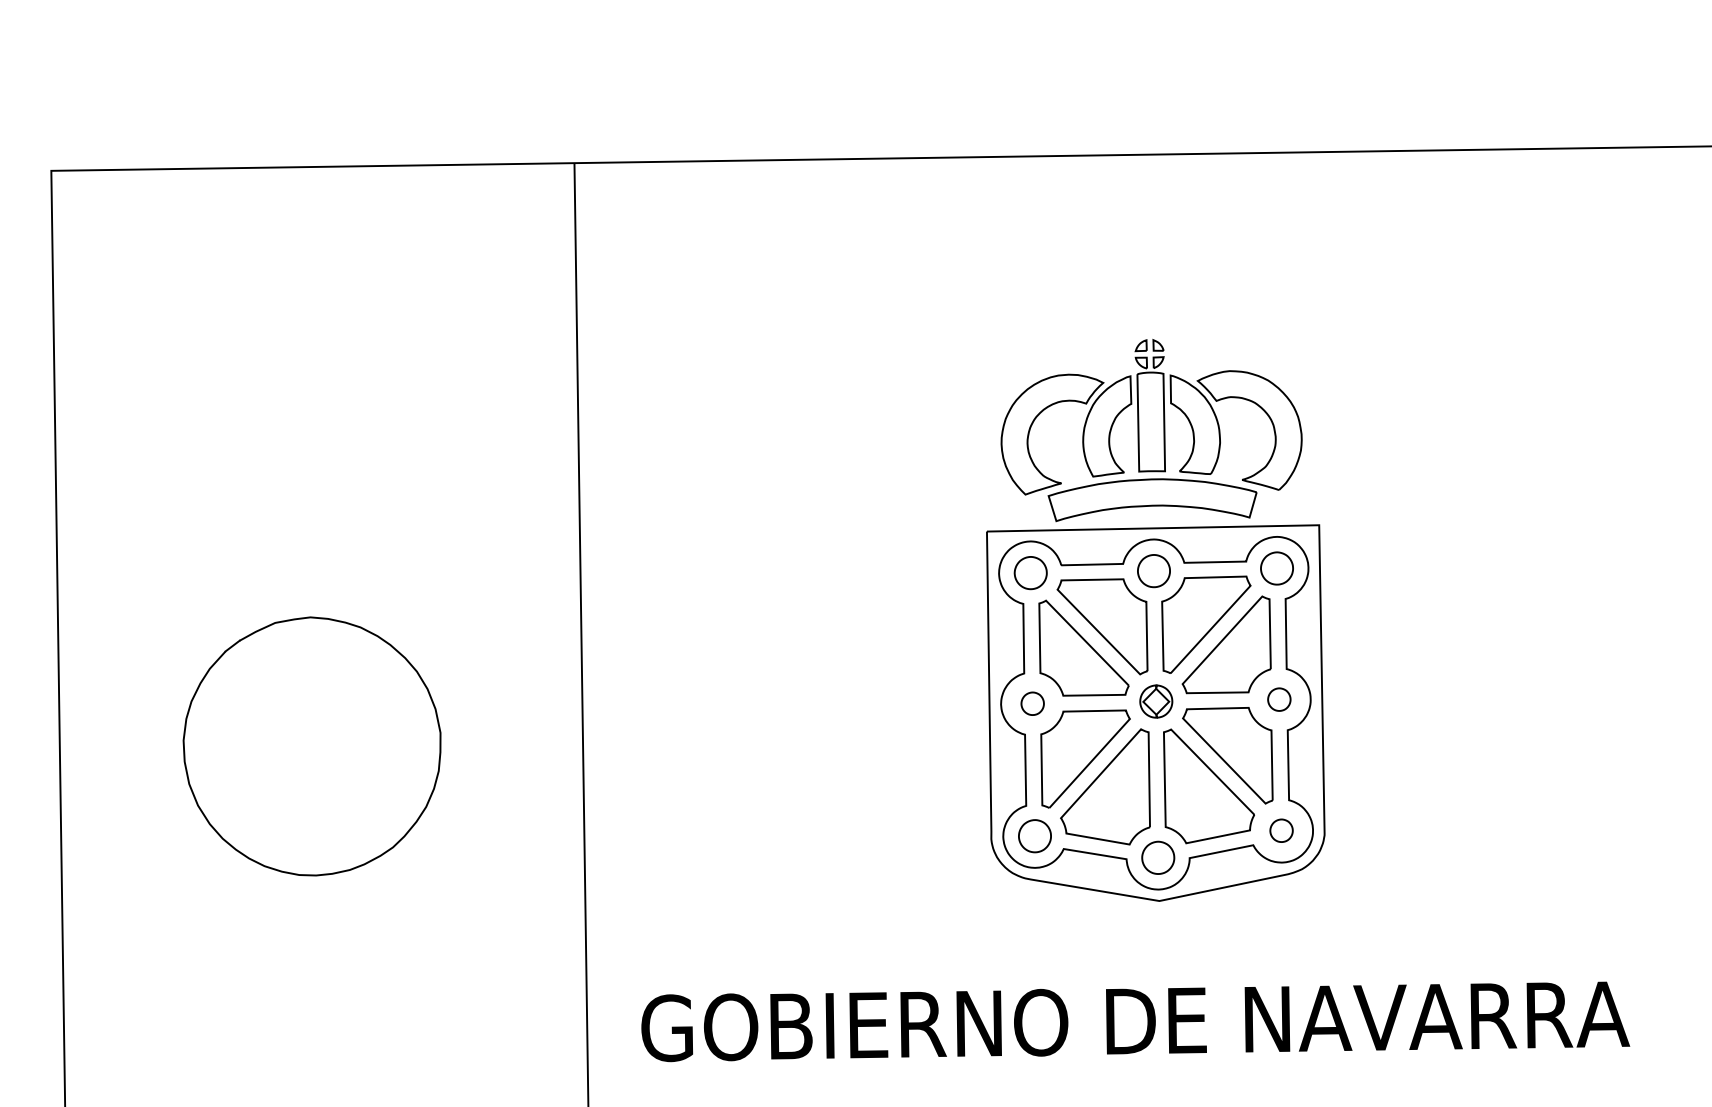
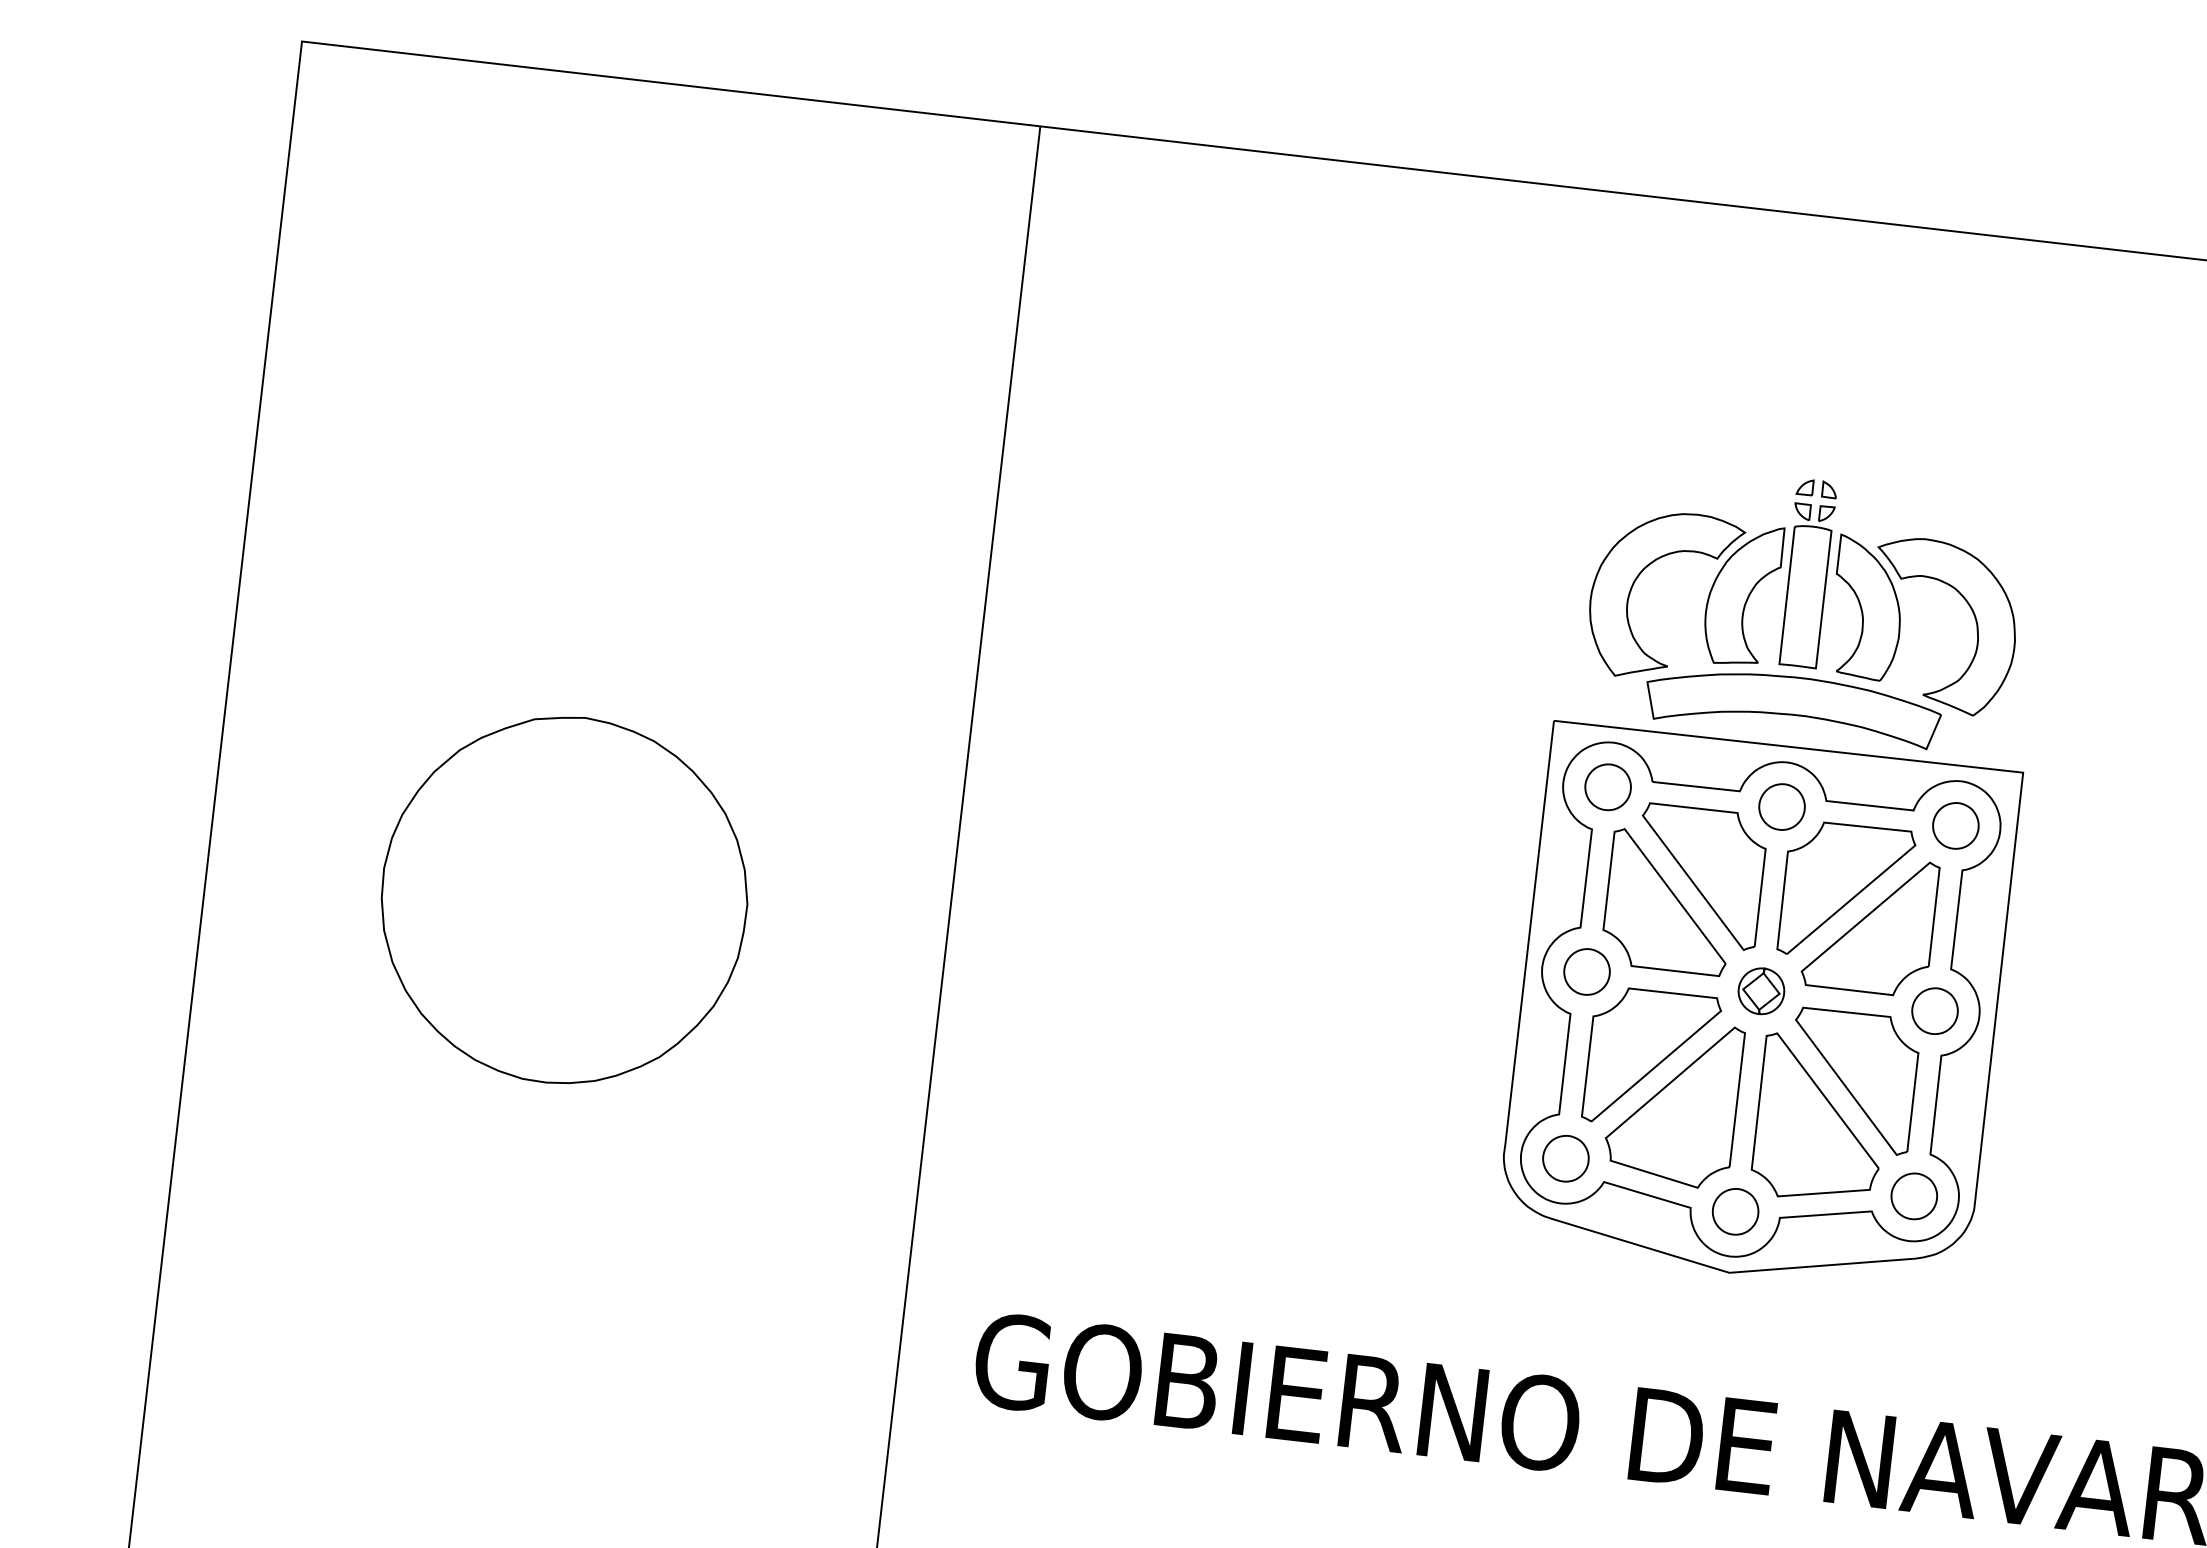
part: (1279, 699) -> (1935, 1010), size x1.43
part: (1032, 703) -> (1586, 971), size x1.43
part: (1281, 830) -> (1914, 1195), size x1.43

